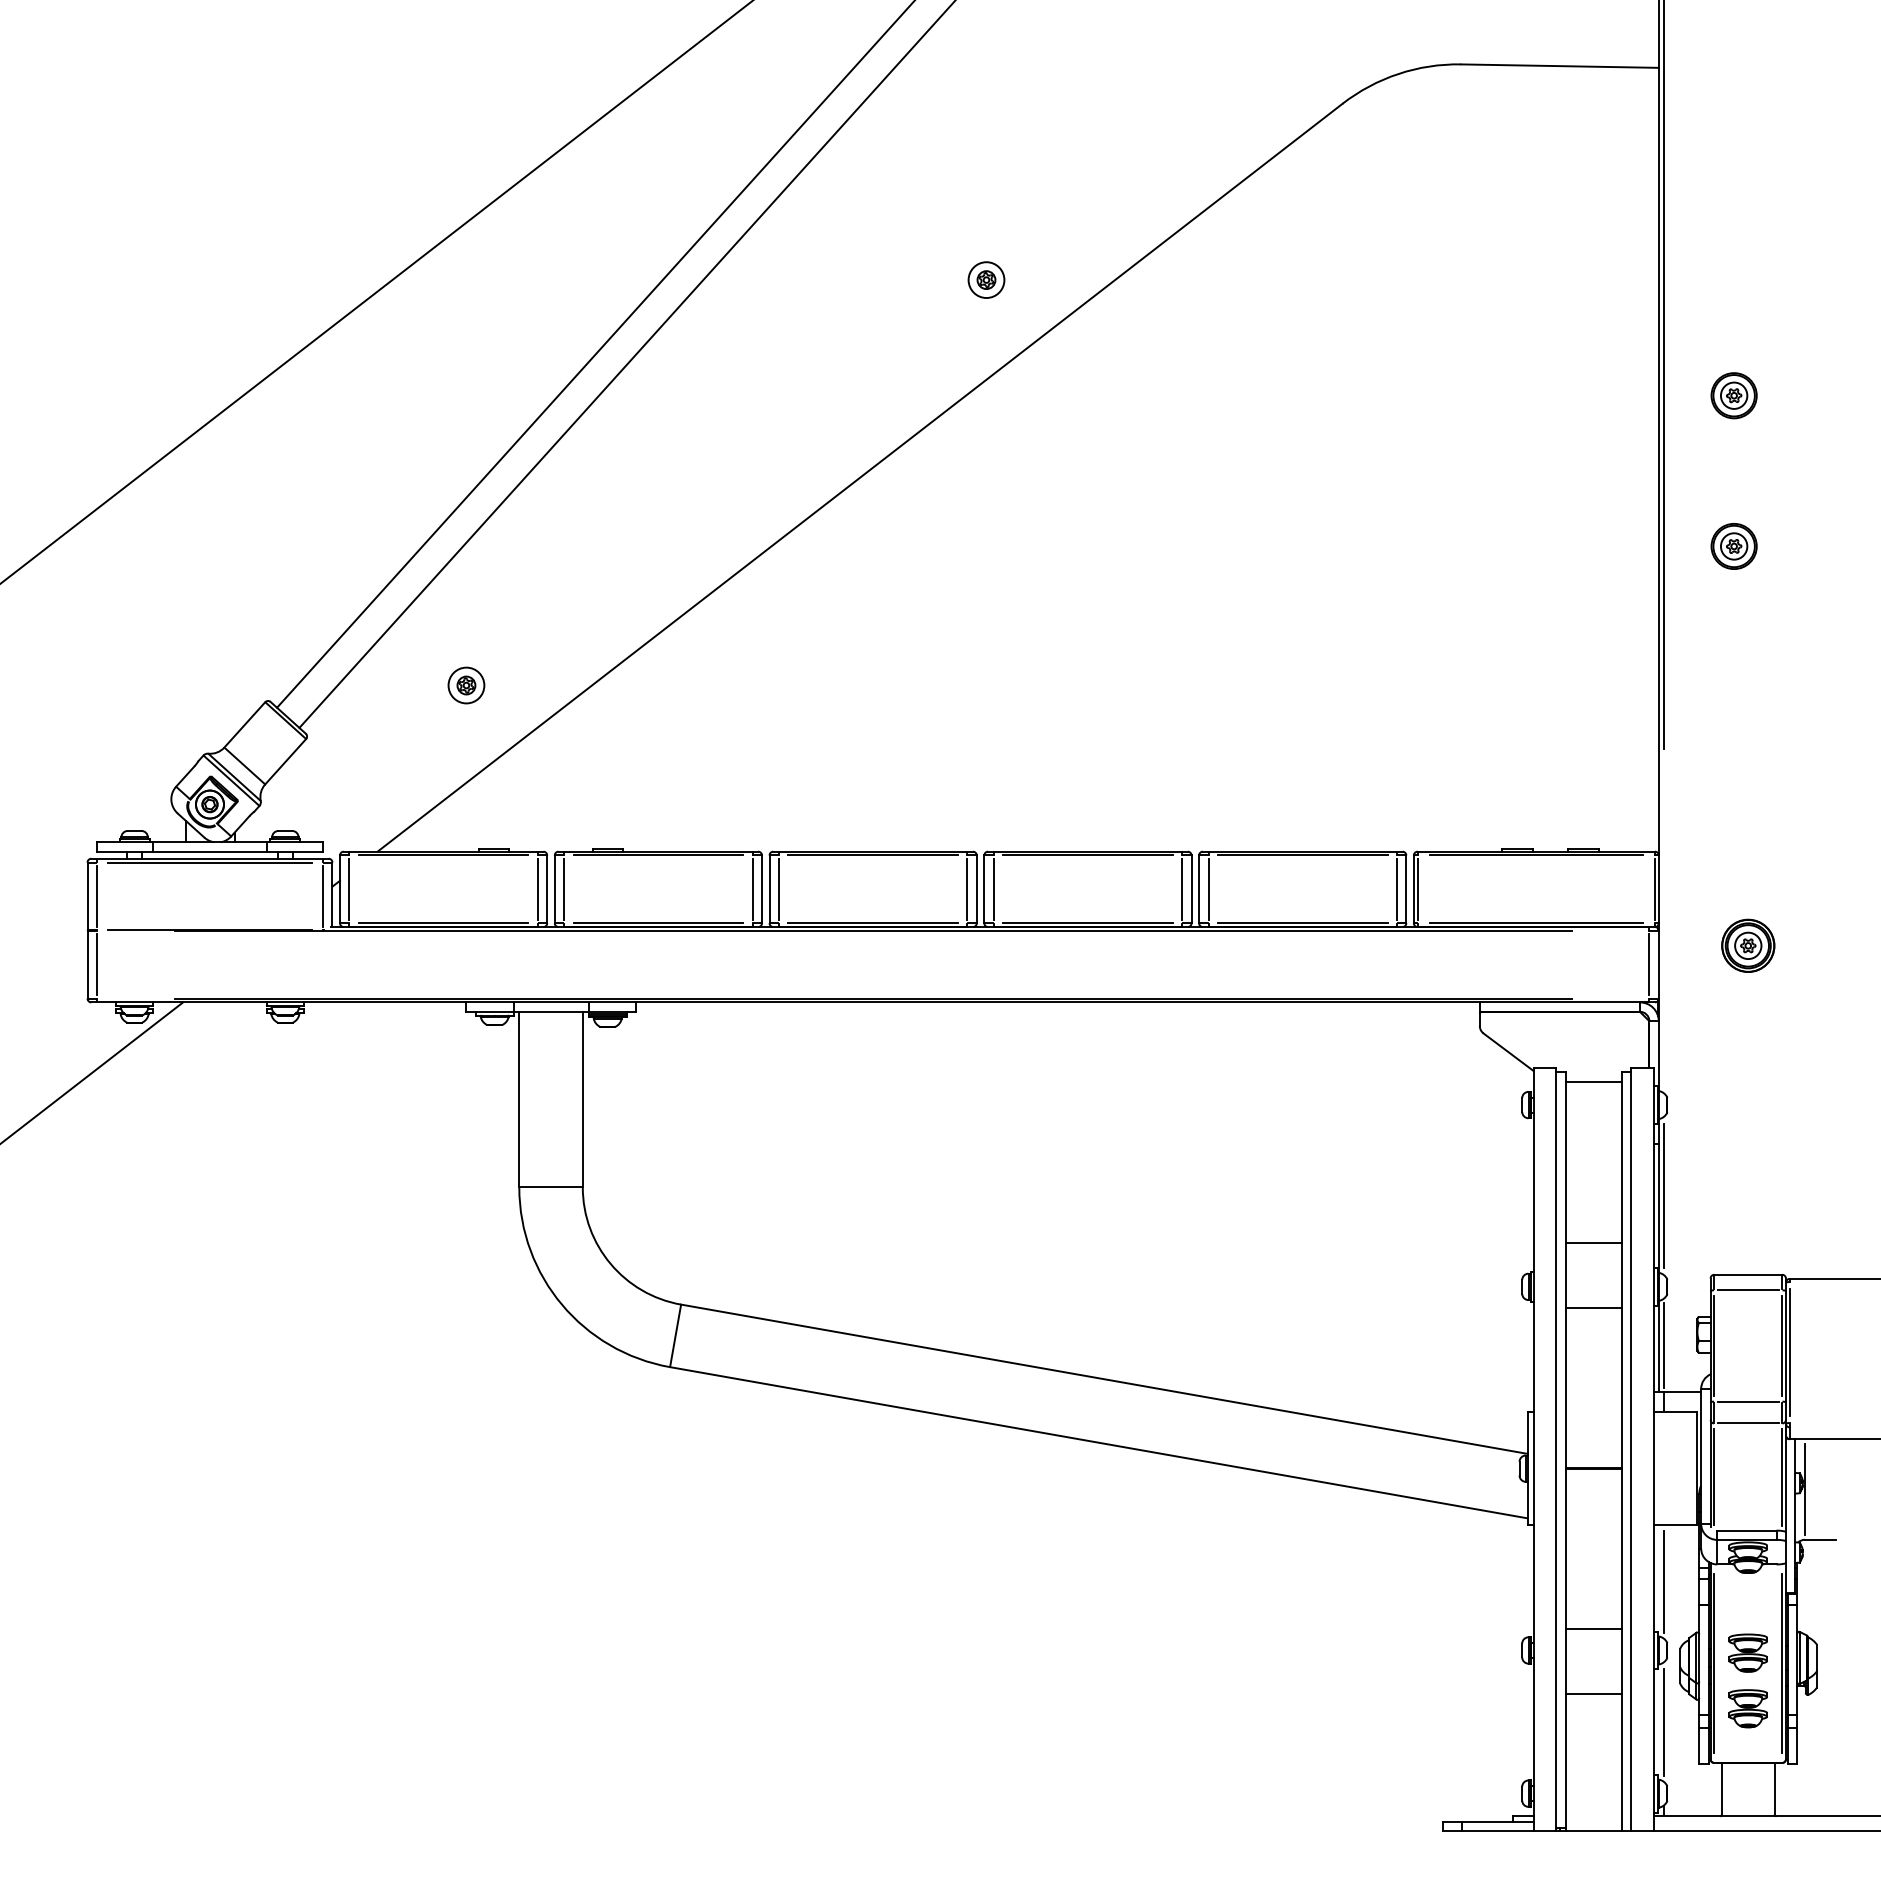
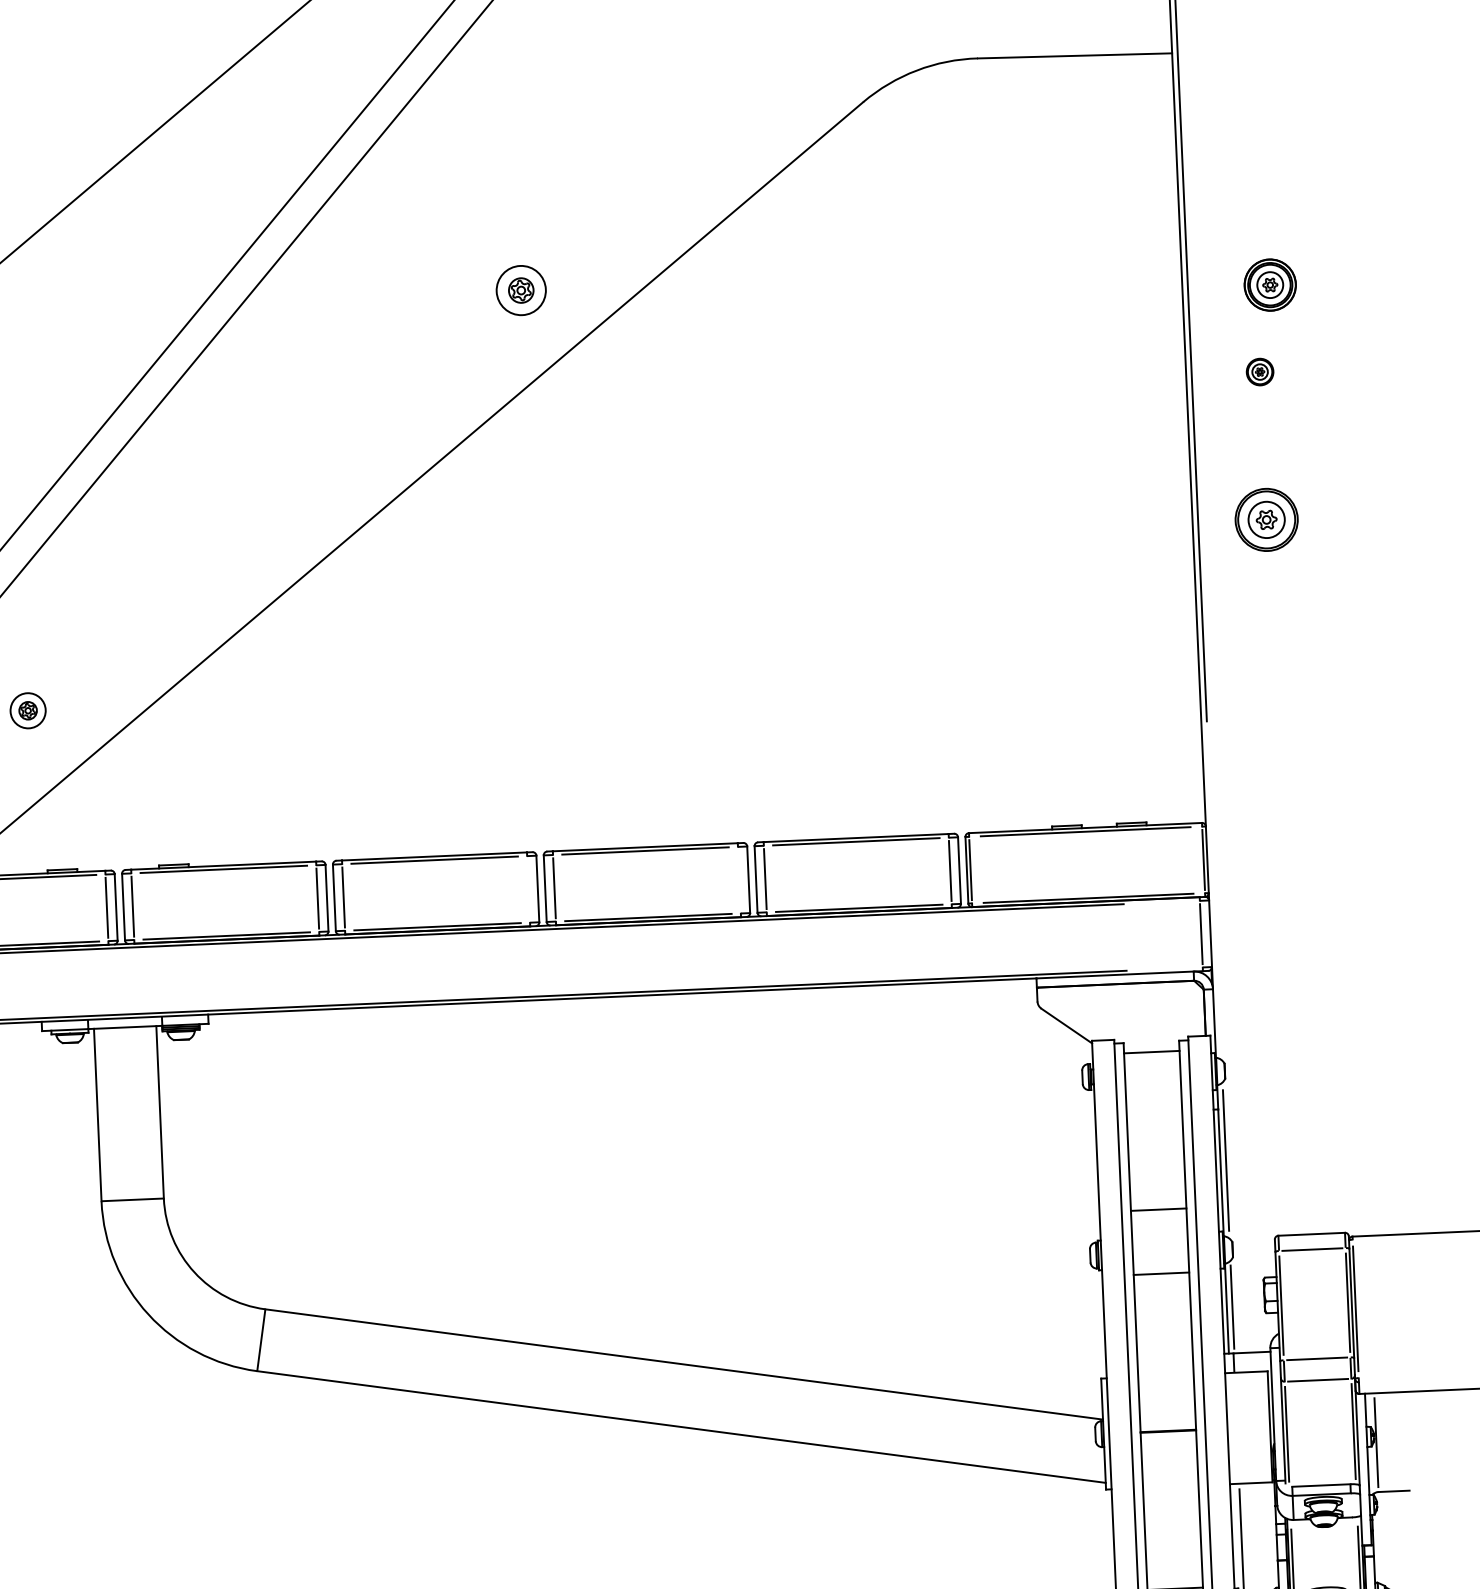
part: (986, 279) -> (521, 289), size x1.4
part: (1733, 395) -> (1259, 371), size x0.6
part: (1733, 546) -> (1265, 520), size x1.4
line: (967, 888) -> (528, 888), removed
line: (1182, 888) -> (739, 879), removed
part: (1748, 945) -> (1270, 284), moved

